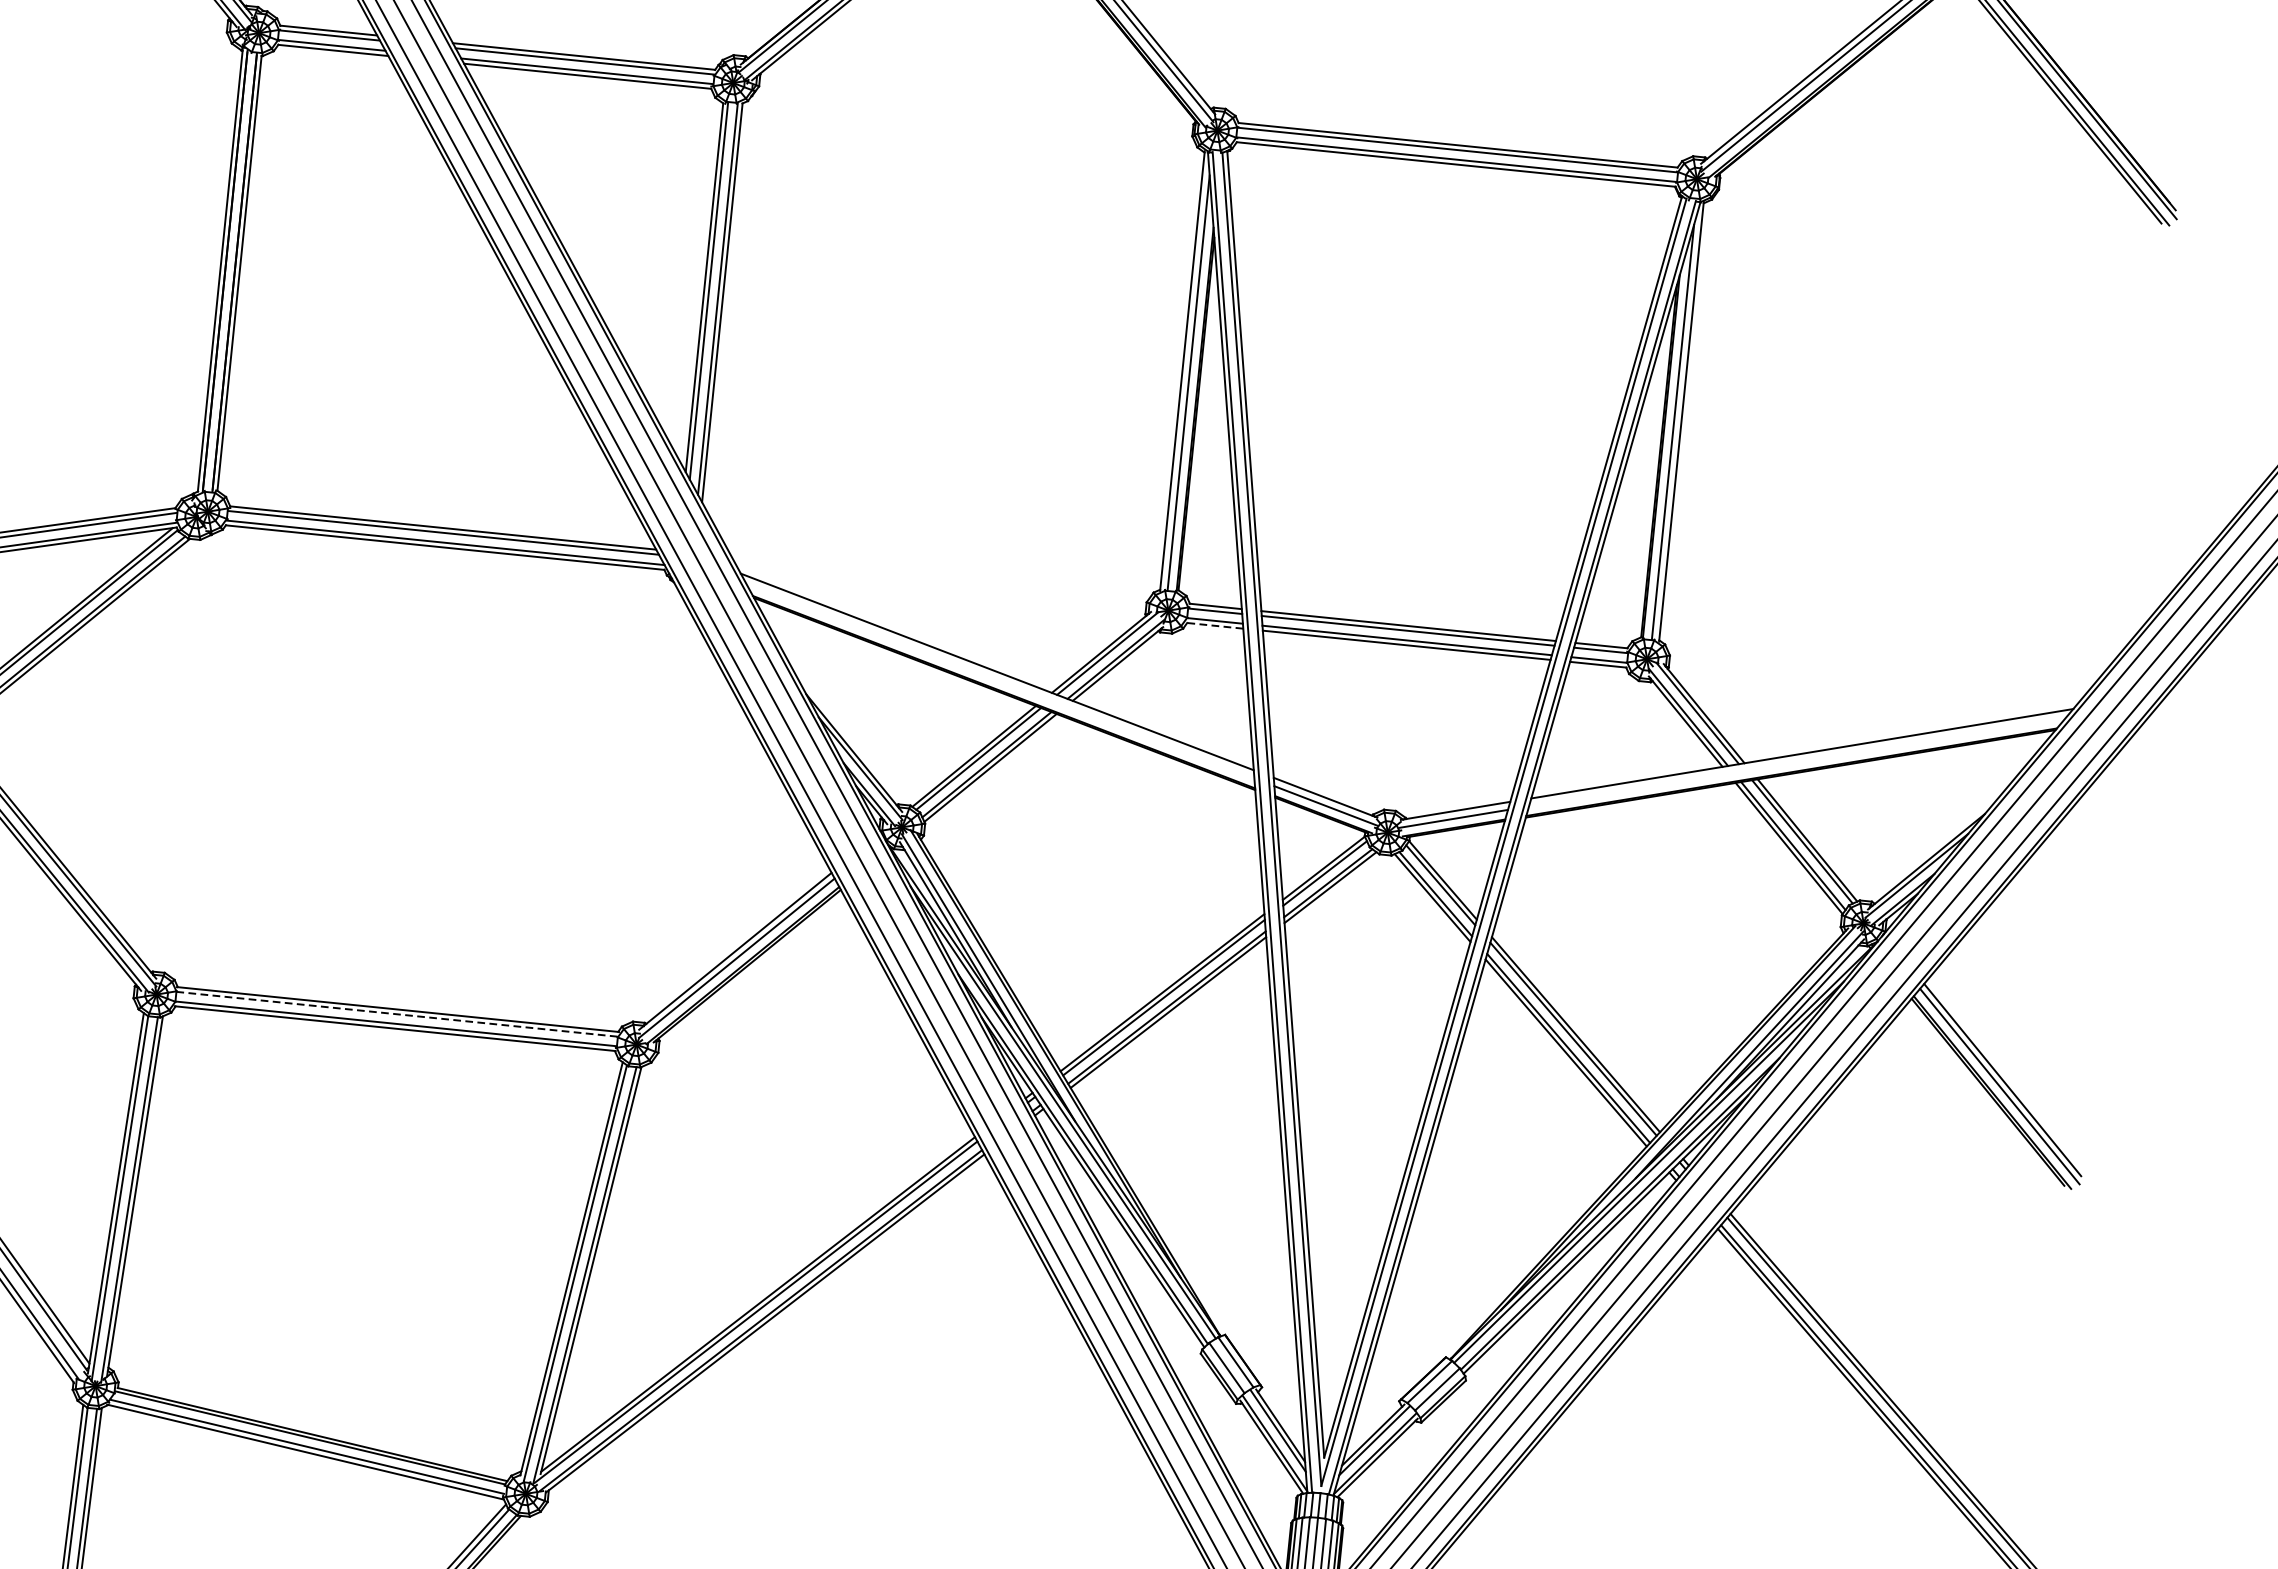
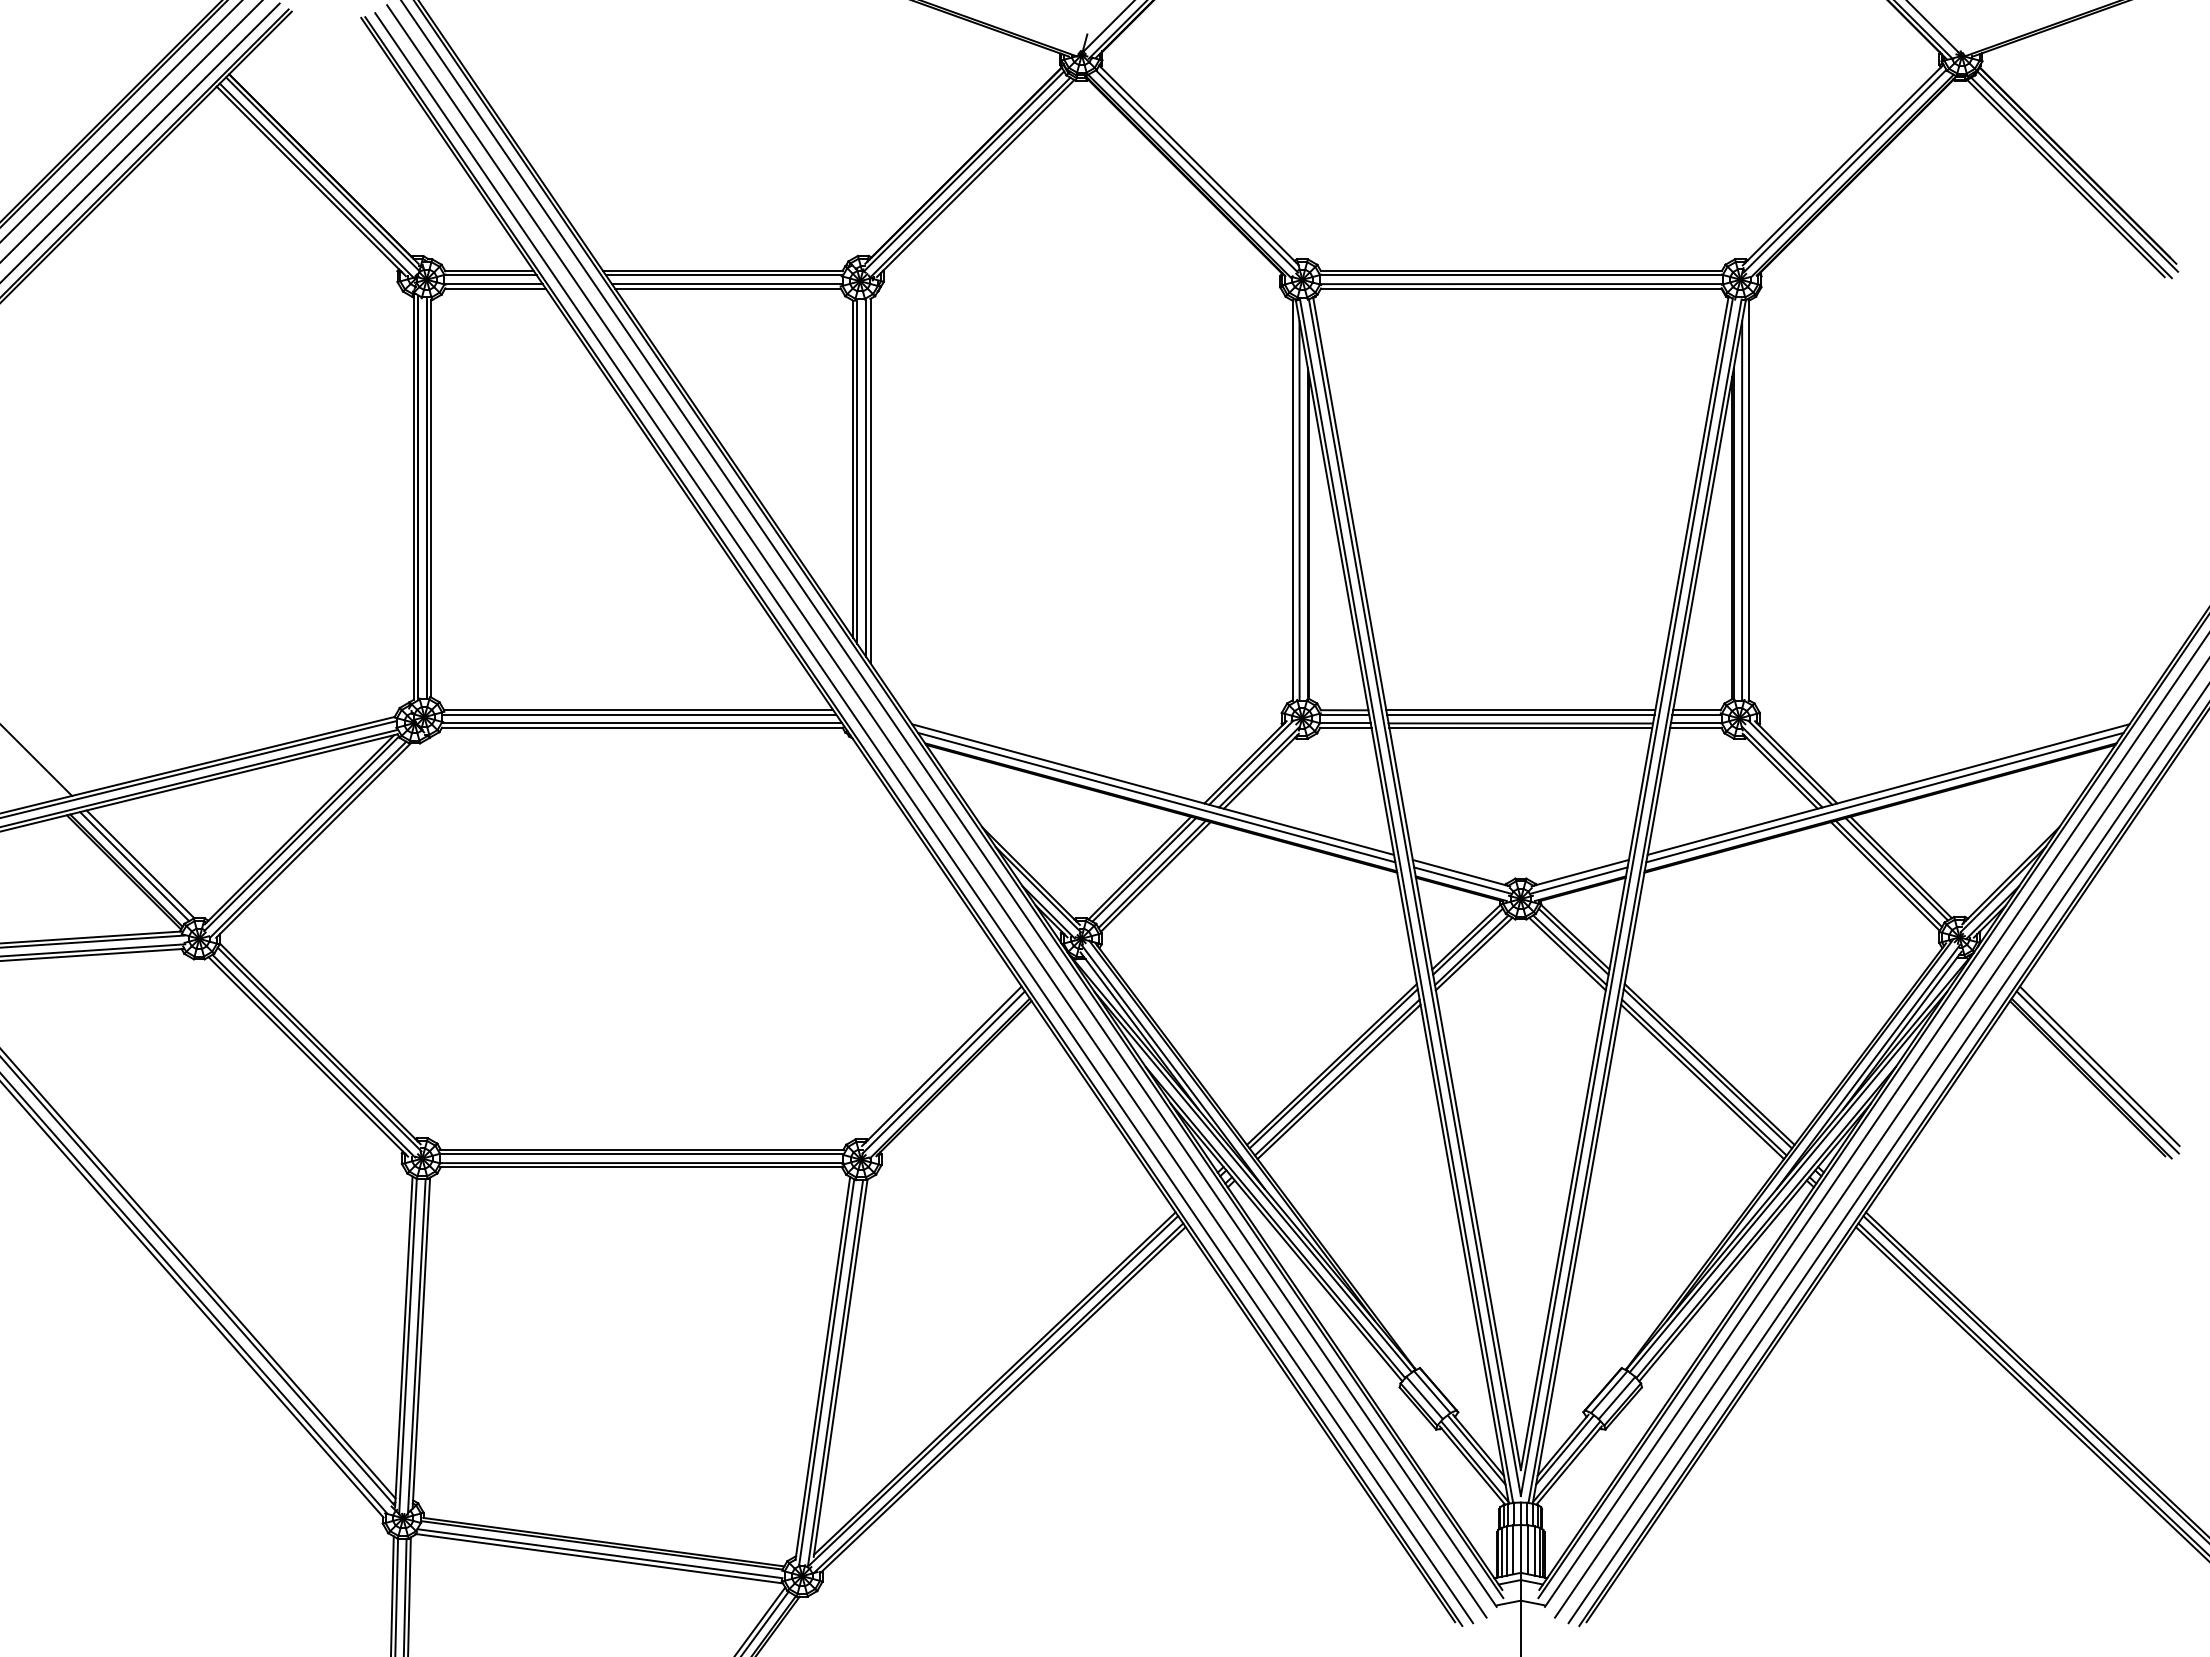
line: (1214, 625) -> (1345, 727), dashed -> solid
line: (1000, 681) -> (1156, 797), added
line: (1796, 761) -> (1884, 797), added
line: (396, 1014) -> (641, 1154), dashed -> solid

